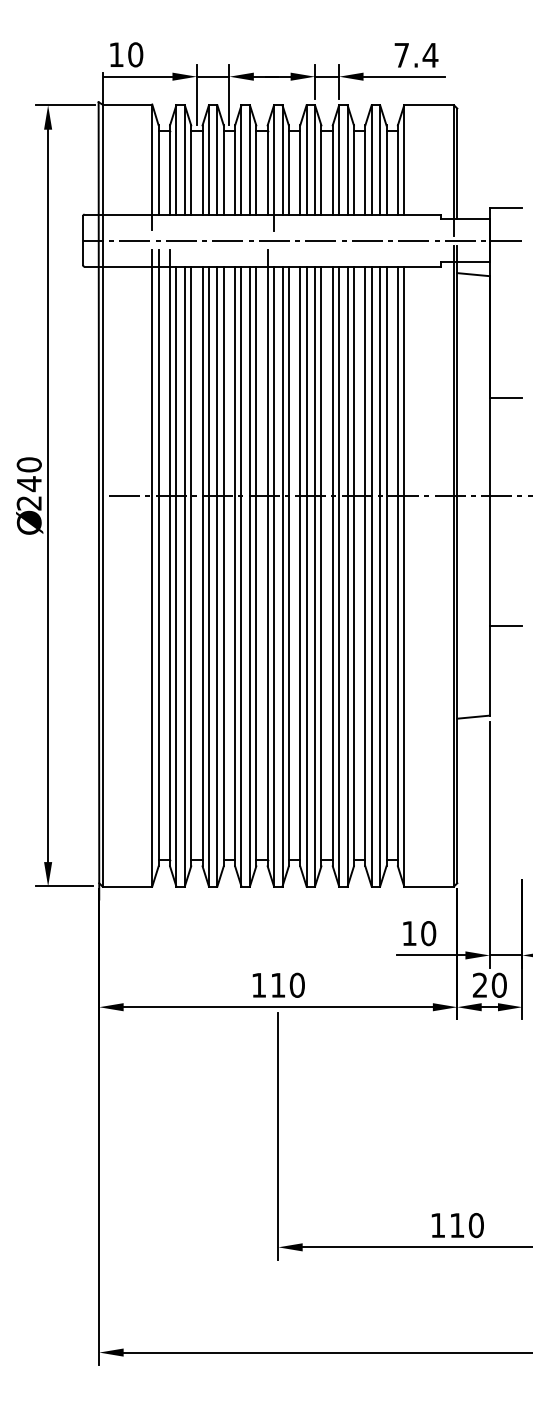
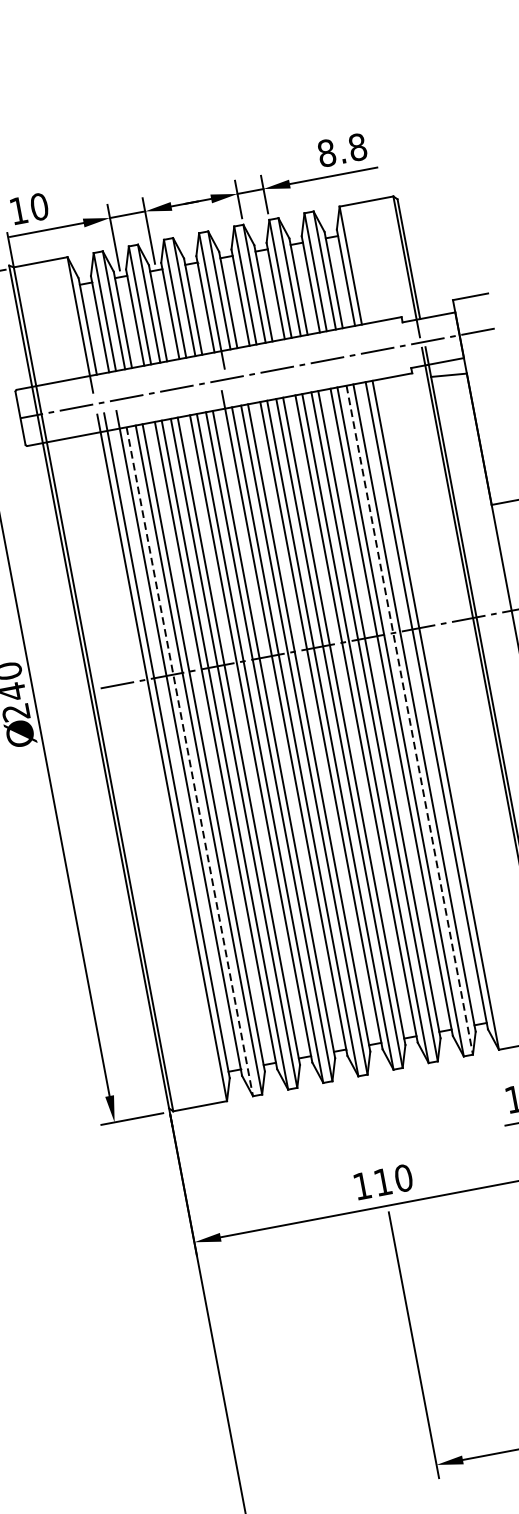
text: (416, 54) -> (342, 149), 7.4 -> 8.8
line: (176, 576) -> (189, 761), solid -> dashed
line: (380, 576) -> (410, 720), solid -> dashed

